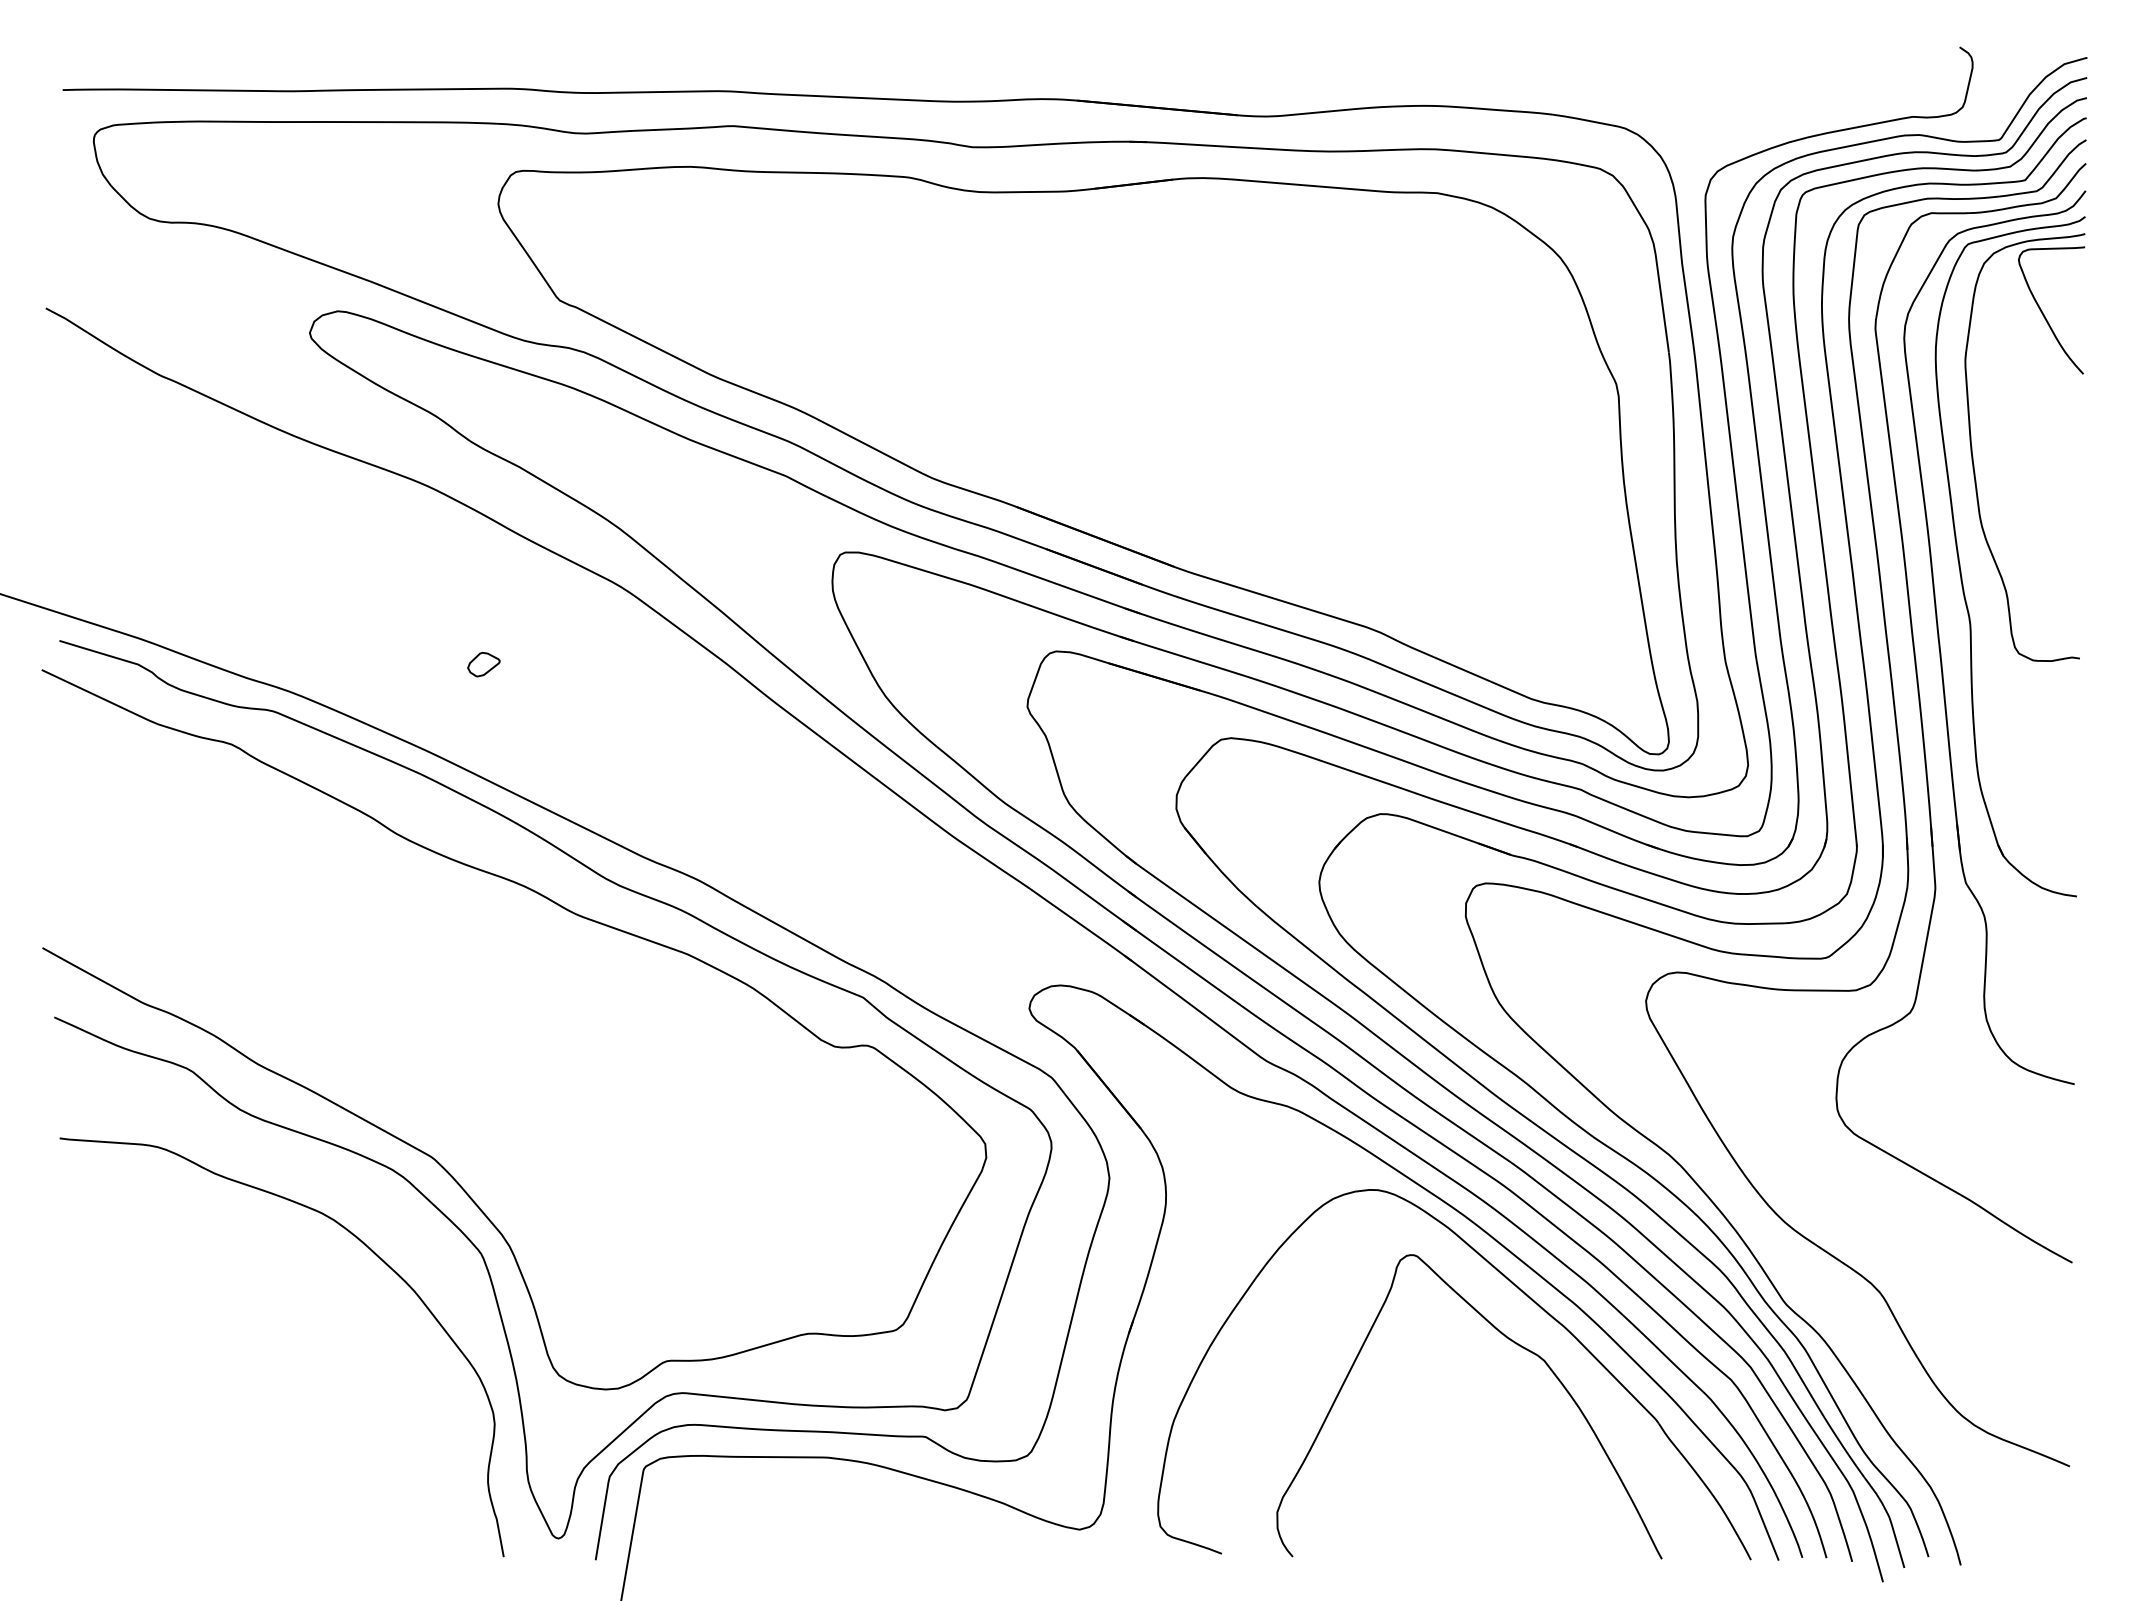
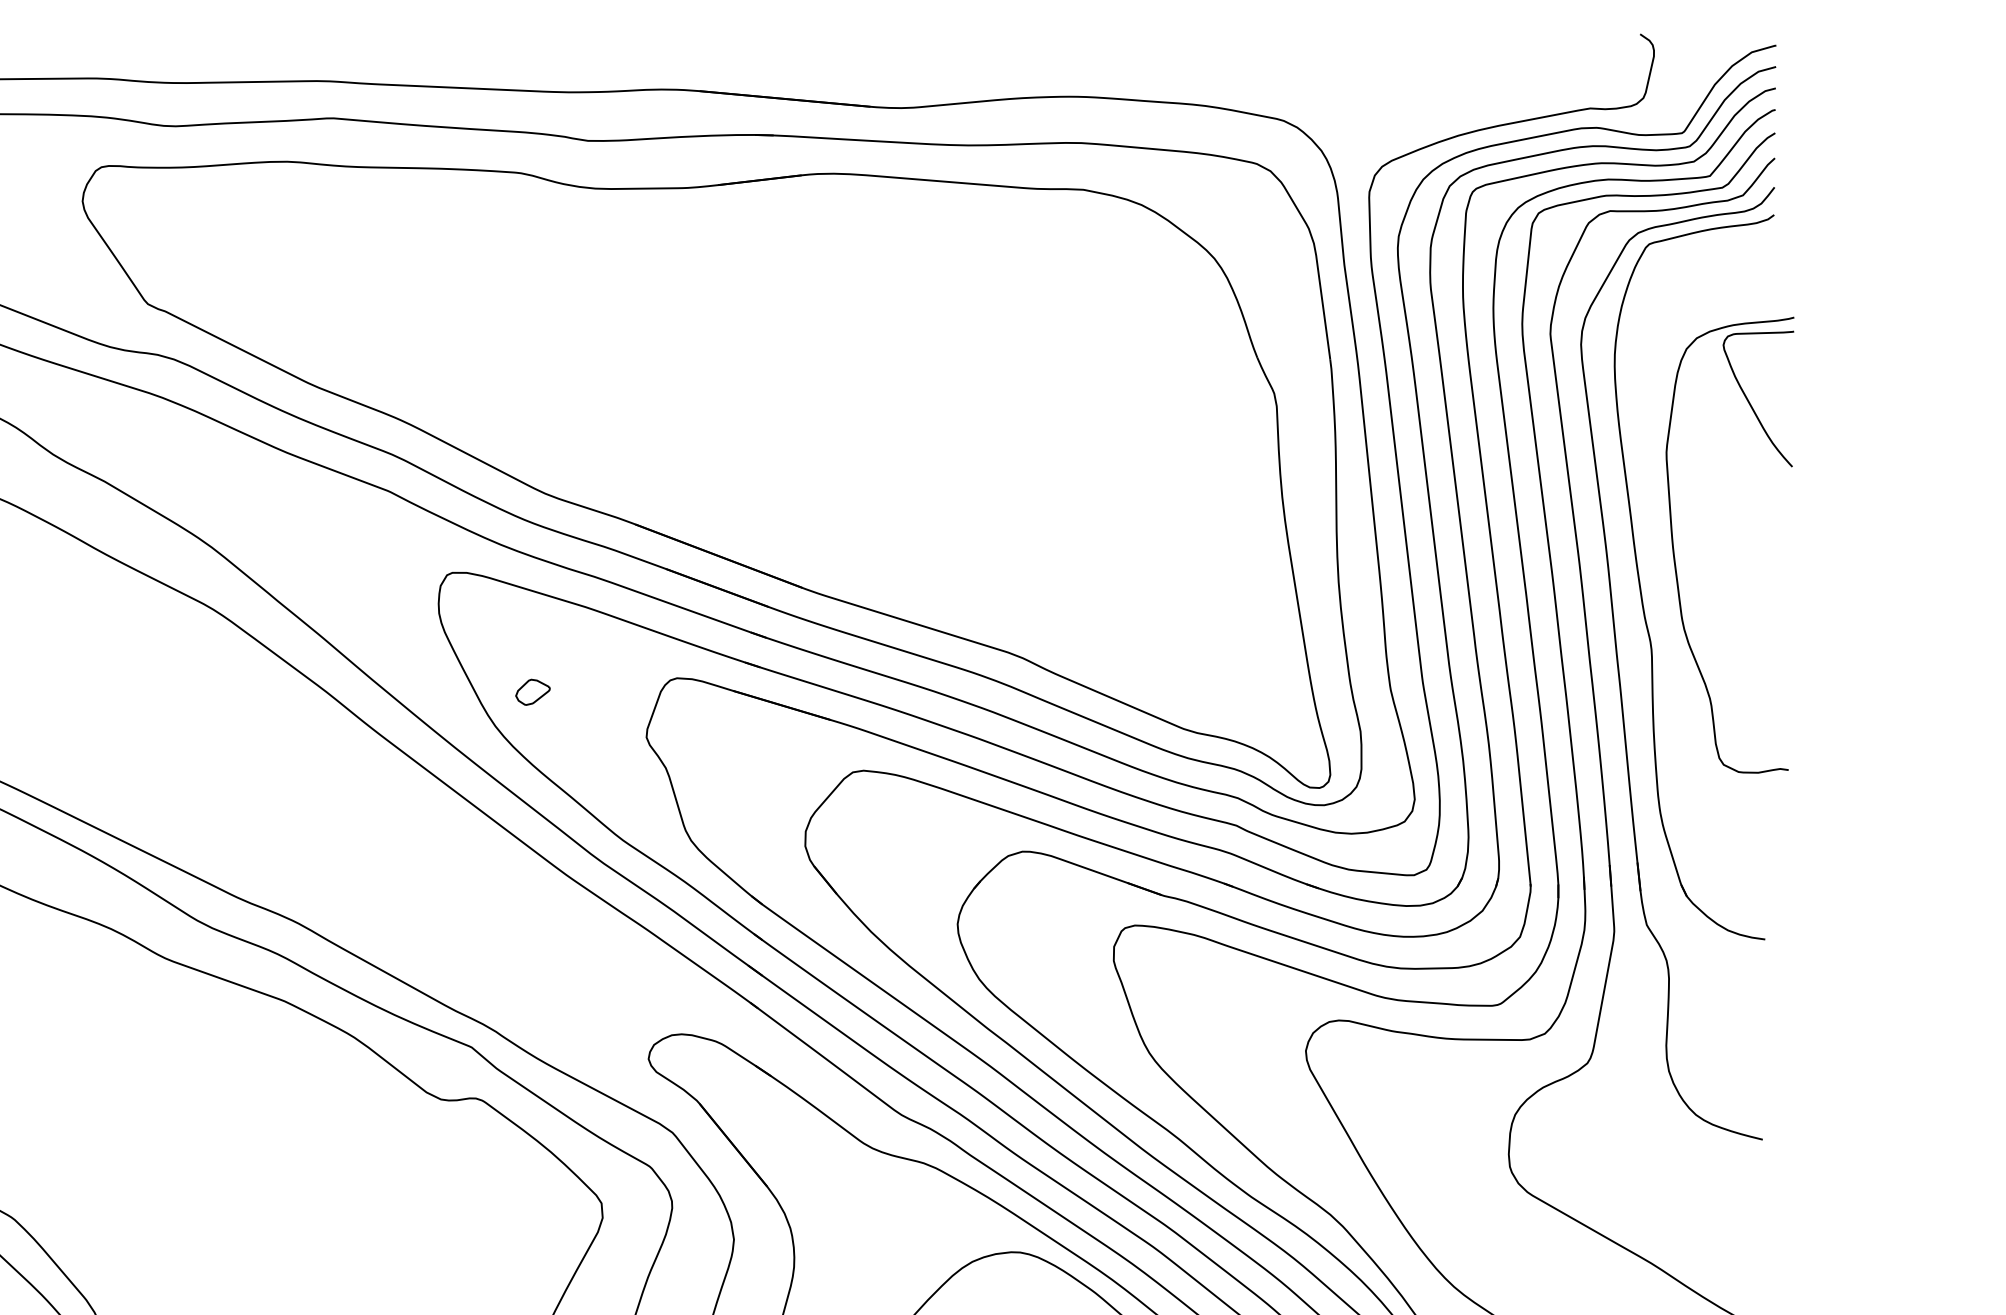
part: (1973, 456) -> (1675, 554), moved
part: (483, 664) -> (532, 692), moved

